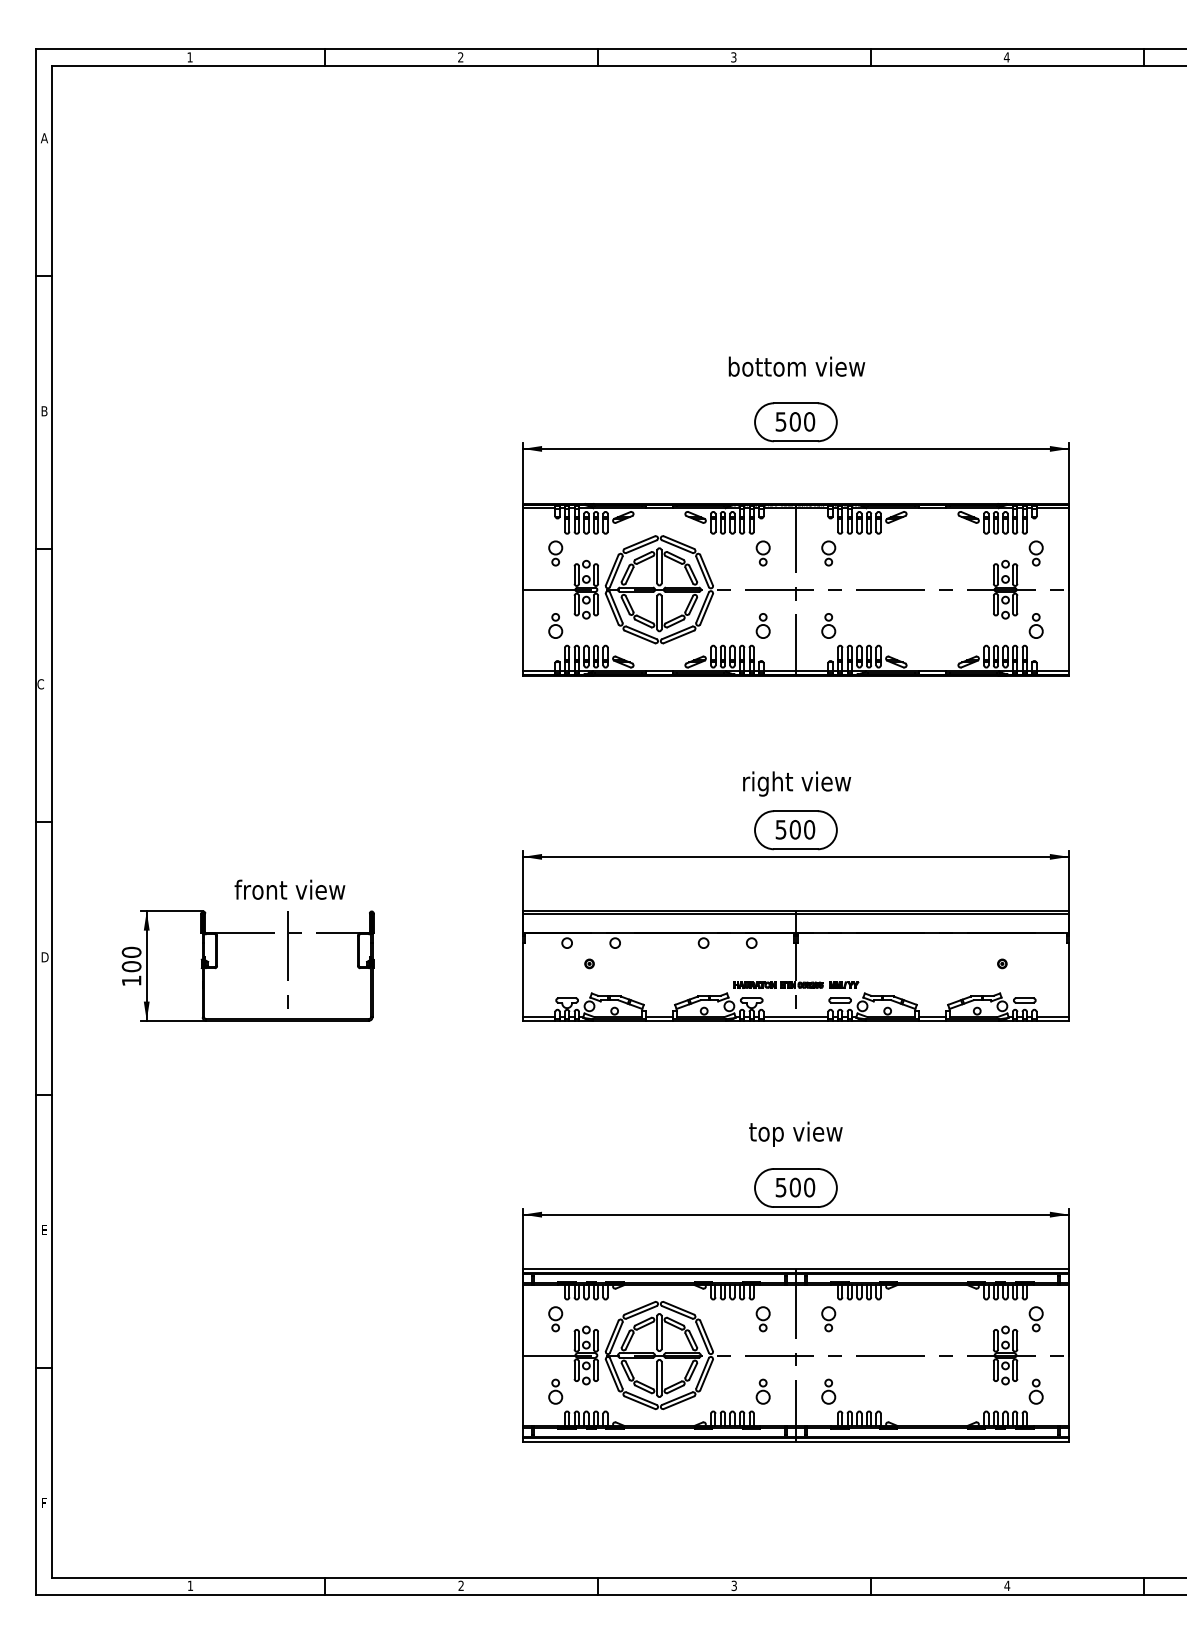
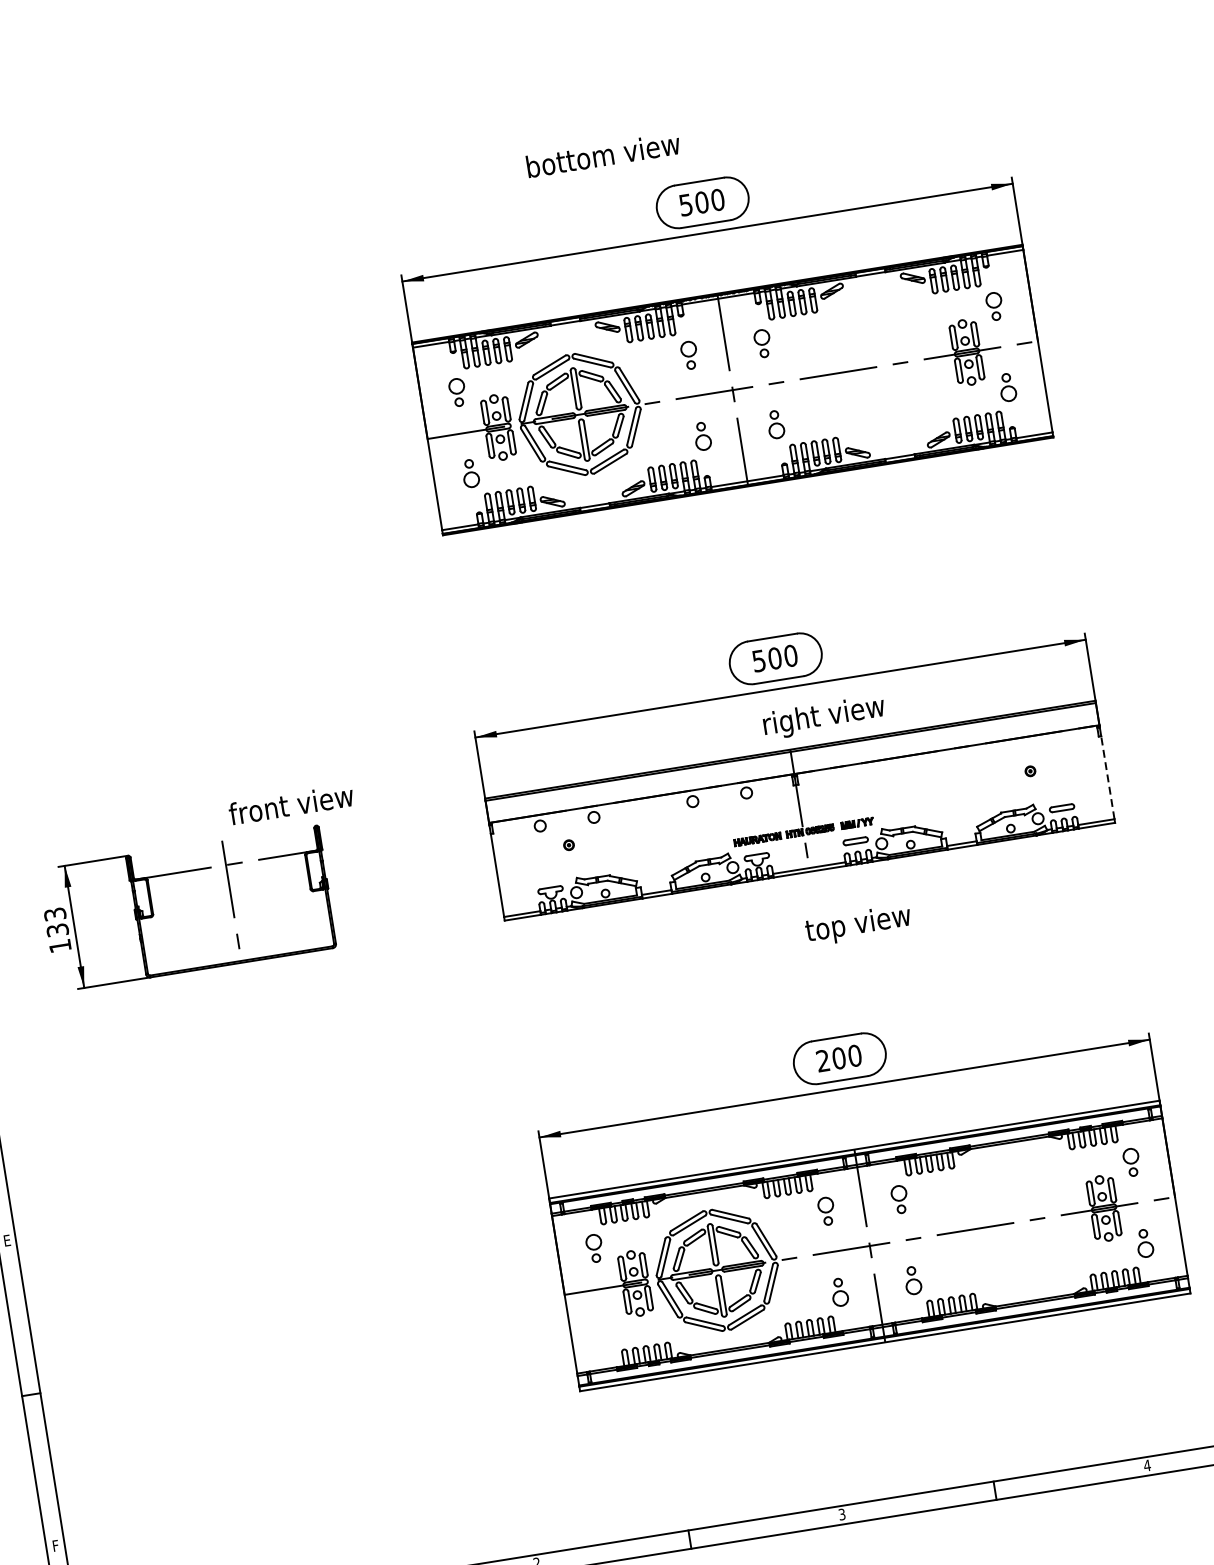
text: (796, 366) -> (602, 154), moved
text: (797, 783) -> (824, 716), moved
text: (289, 889) -> (290, 804), moved
text: (131, 959) -> (56, 922), 100 -> 133
line: (1069, 979) -> (1108, 776), solid -> dashed
text: (795, 1133) -> (857, 924), moved
text: (780, 1187) -> (822, 1060), 500 -> 200
part: (555, 1391) -> (607, 1329), removed

